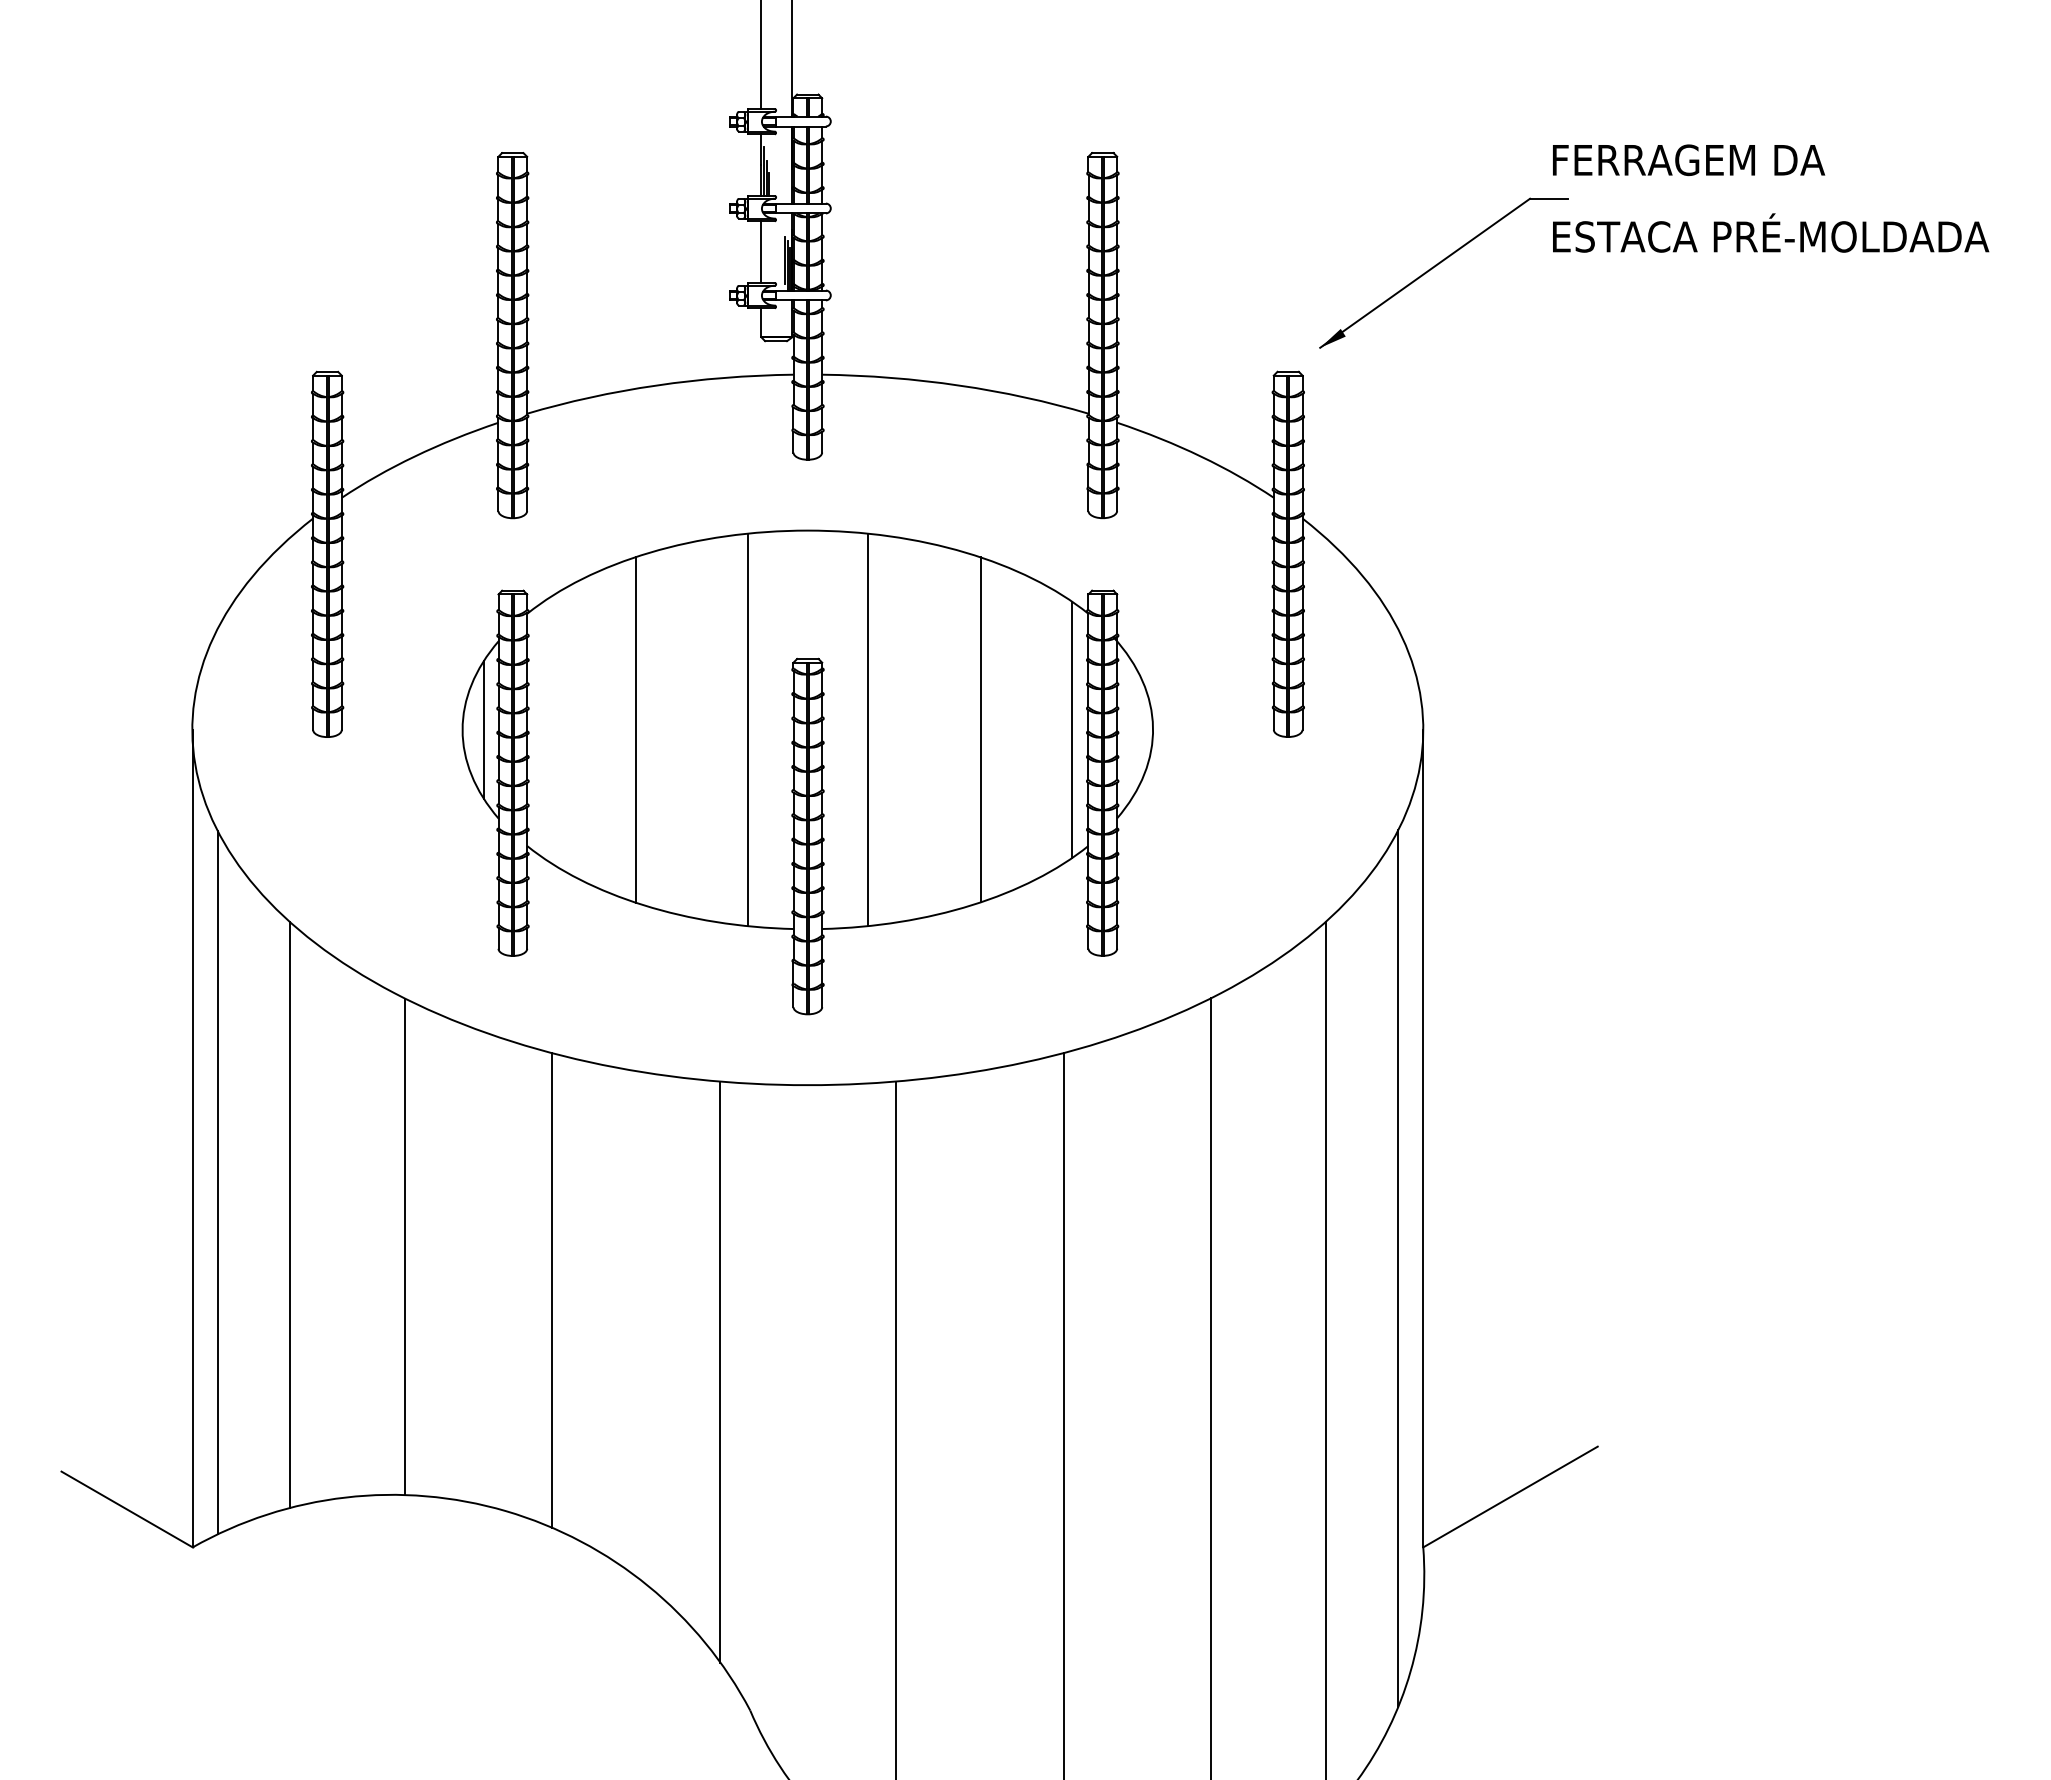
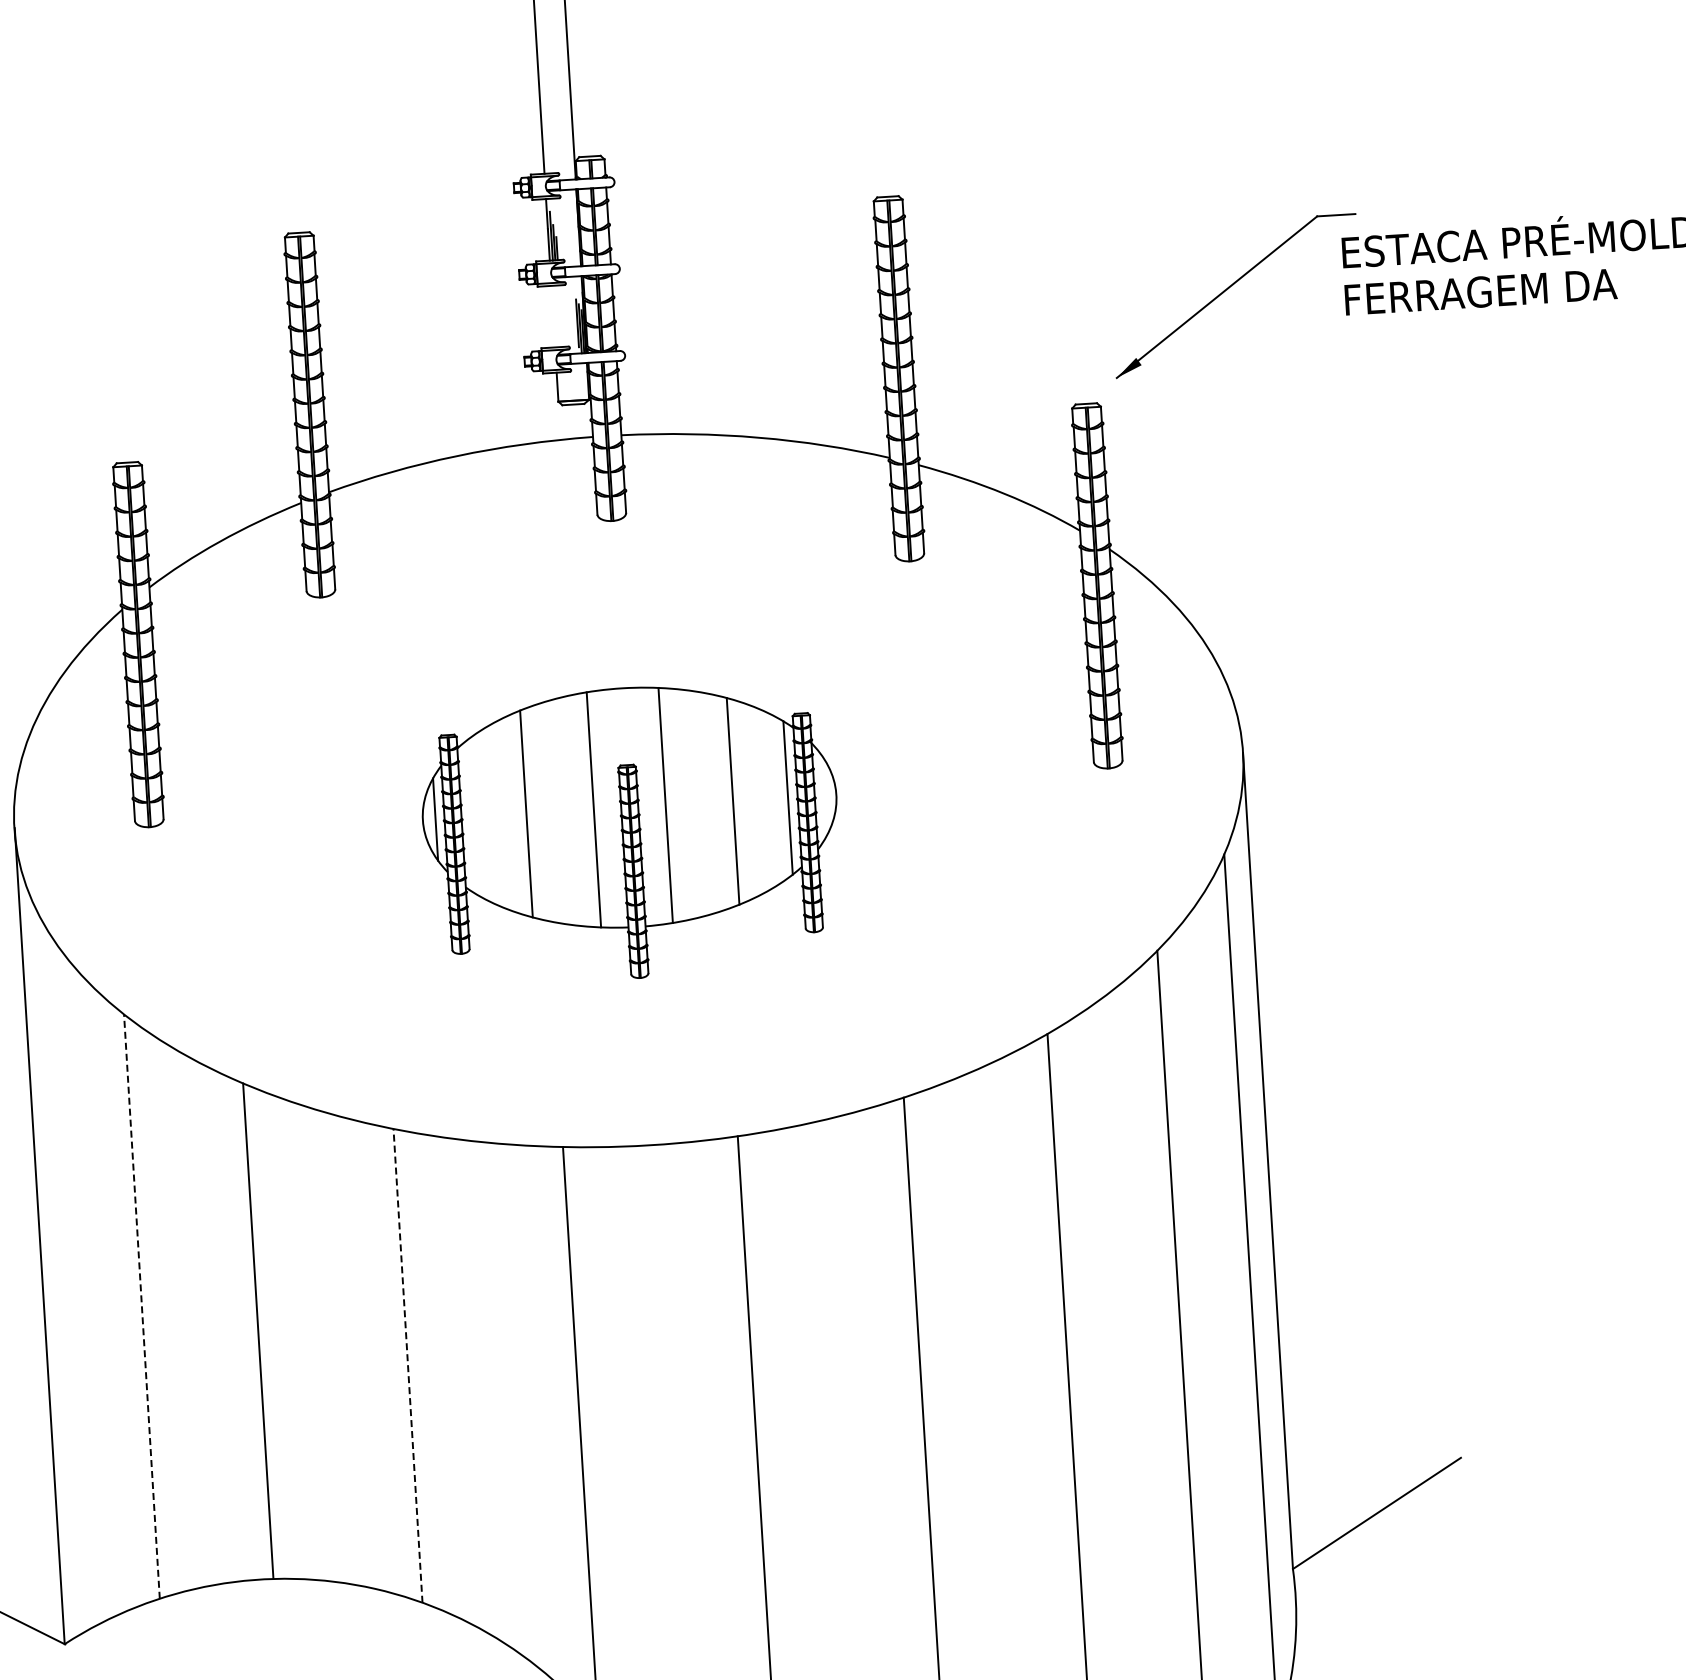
text: (1689, 160) -> (1481, 292), moved
line: (761, 252) -> (553, 316), removed
part: (807, 772) -> (631, 833), size x0.6
line: (217, 1182) -> (67, 1278), removed
line: (290, 1215) -> (142, 1306), solid -> dashed
line: (552, 1290) -> (408, 1365), solid -> dashed

